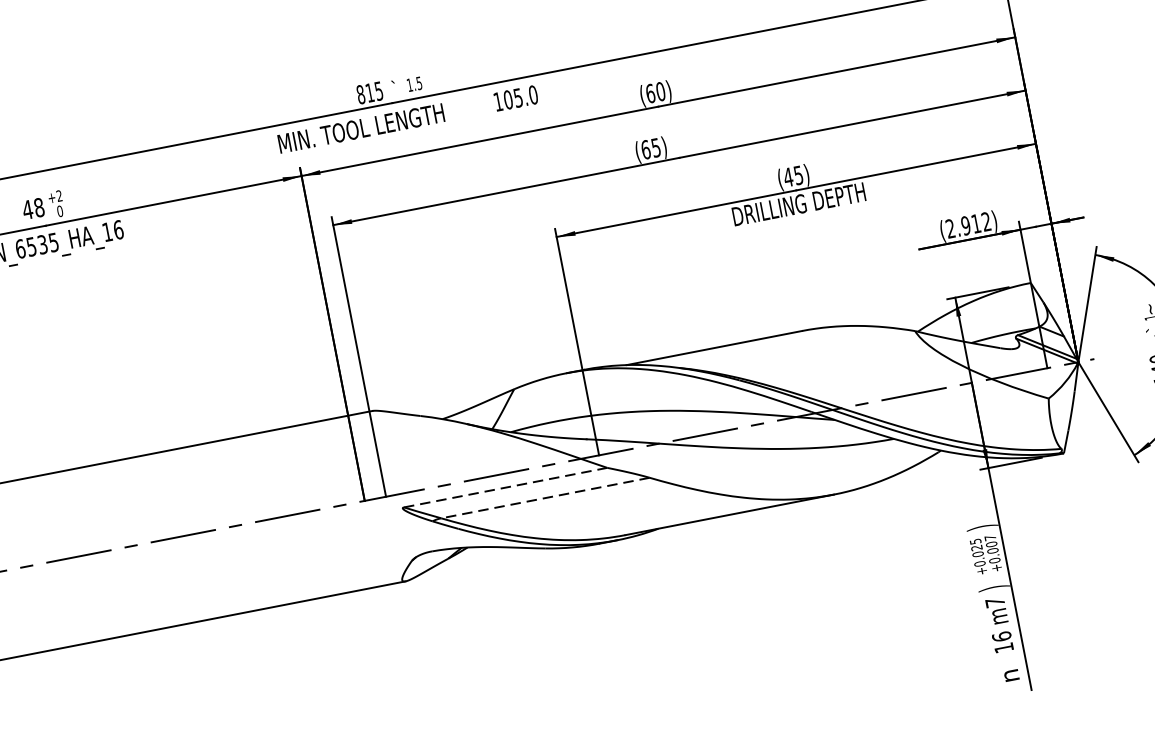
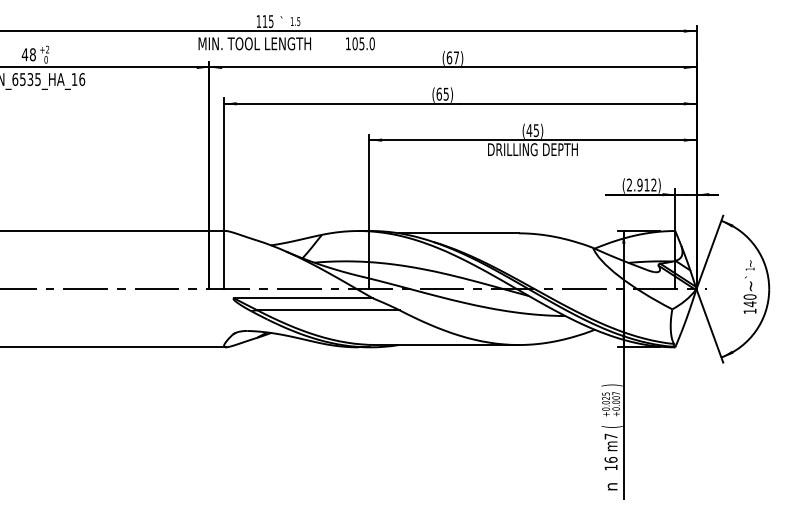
text: (660, 91) -> (456, 57), (60) -> (67)
text: (360, 94) -> (258, 21), 815 -> 115
line: (506, 487) -> (304, 298), dashed -> solid
line: (545, 498) -> (328, 310), dashed -> solid
text: (992, 587) -> (611, 426), ) -> (

